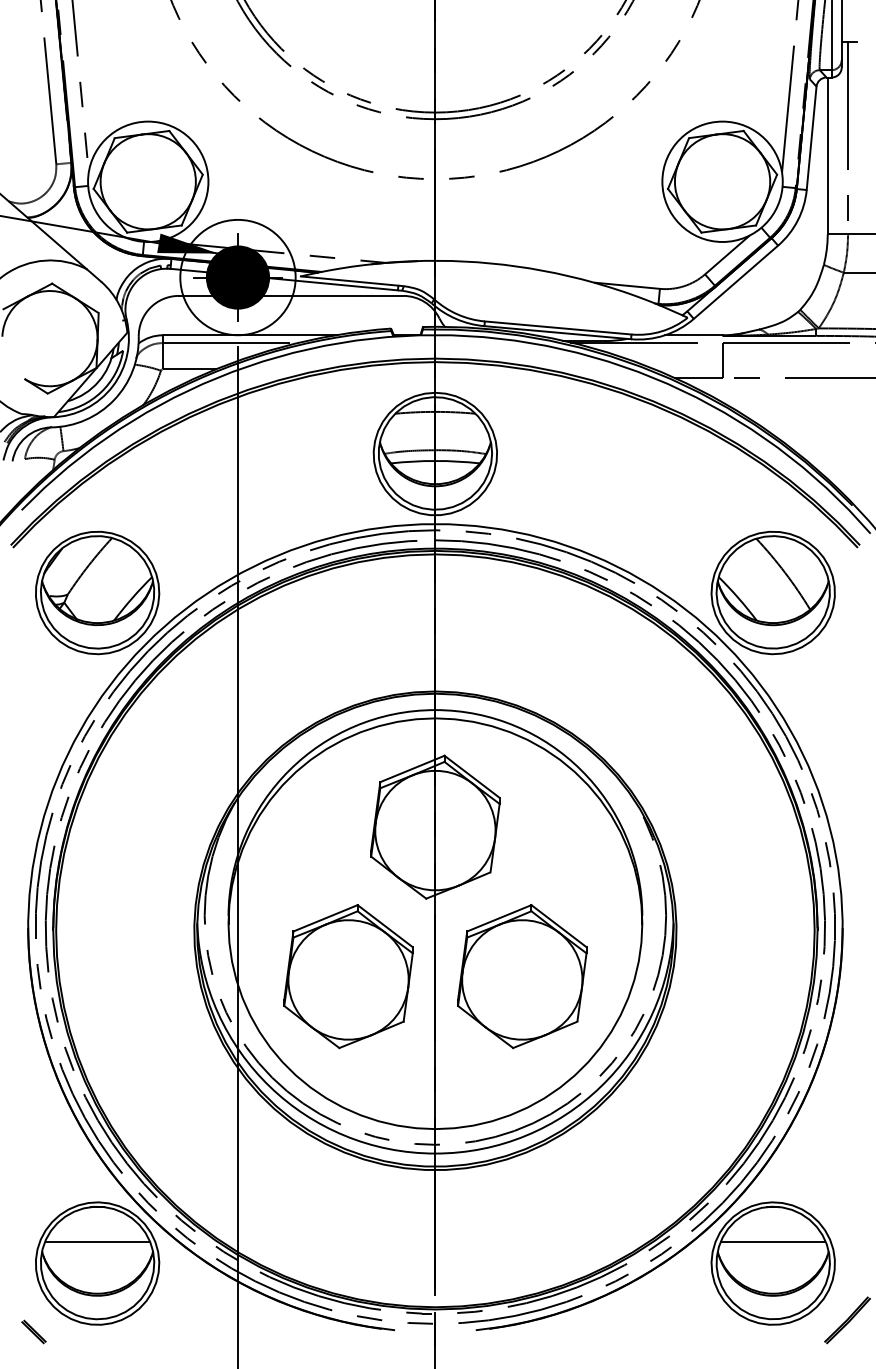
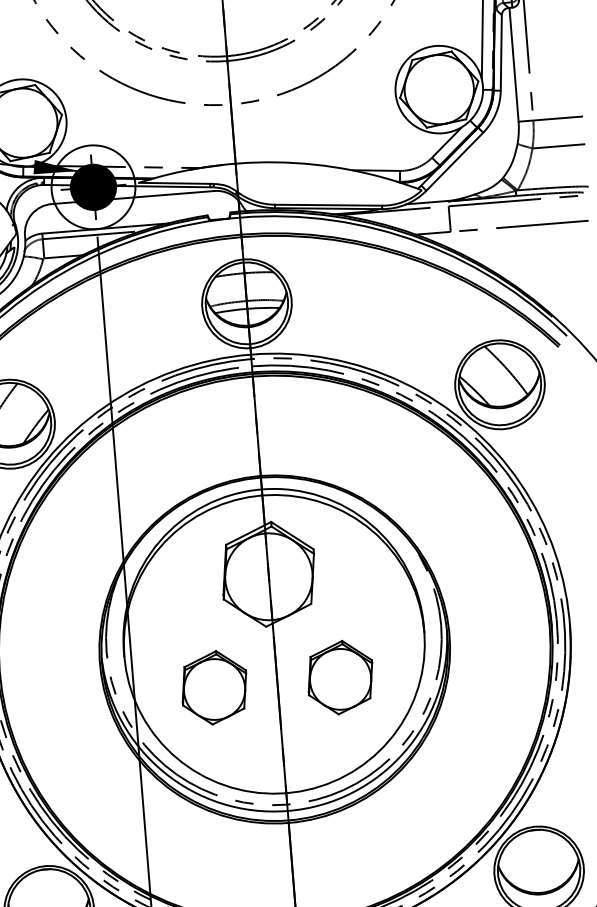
part: (348, 976) -> (214, 687), size x0.7
part: (522, 976) -> (340, 677), size x0.7
line: (97, 1242) -> (47, 895), removed
line: (773, 1242) -> (538, 855), removed

